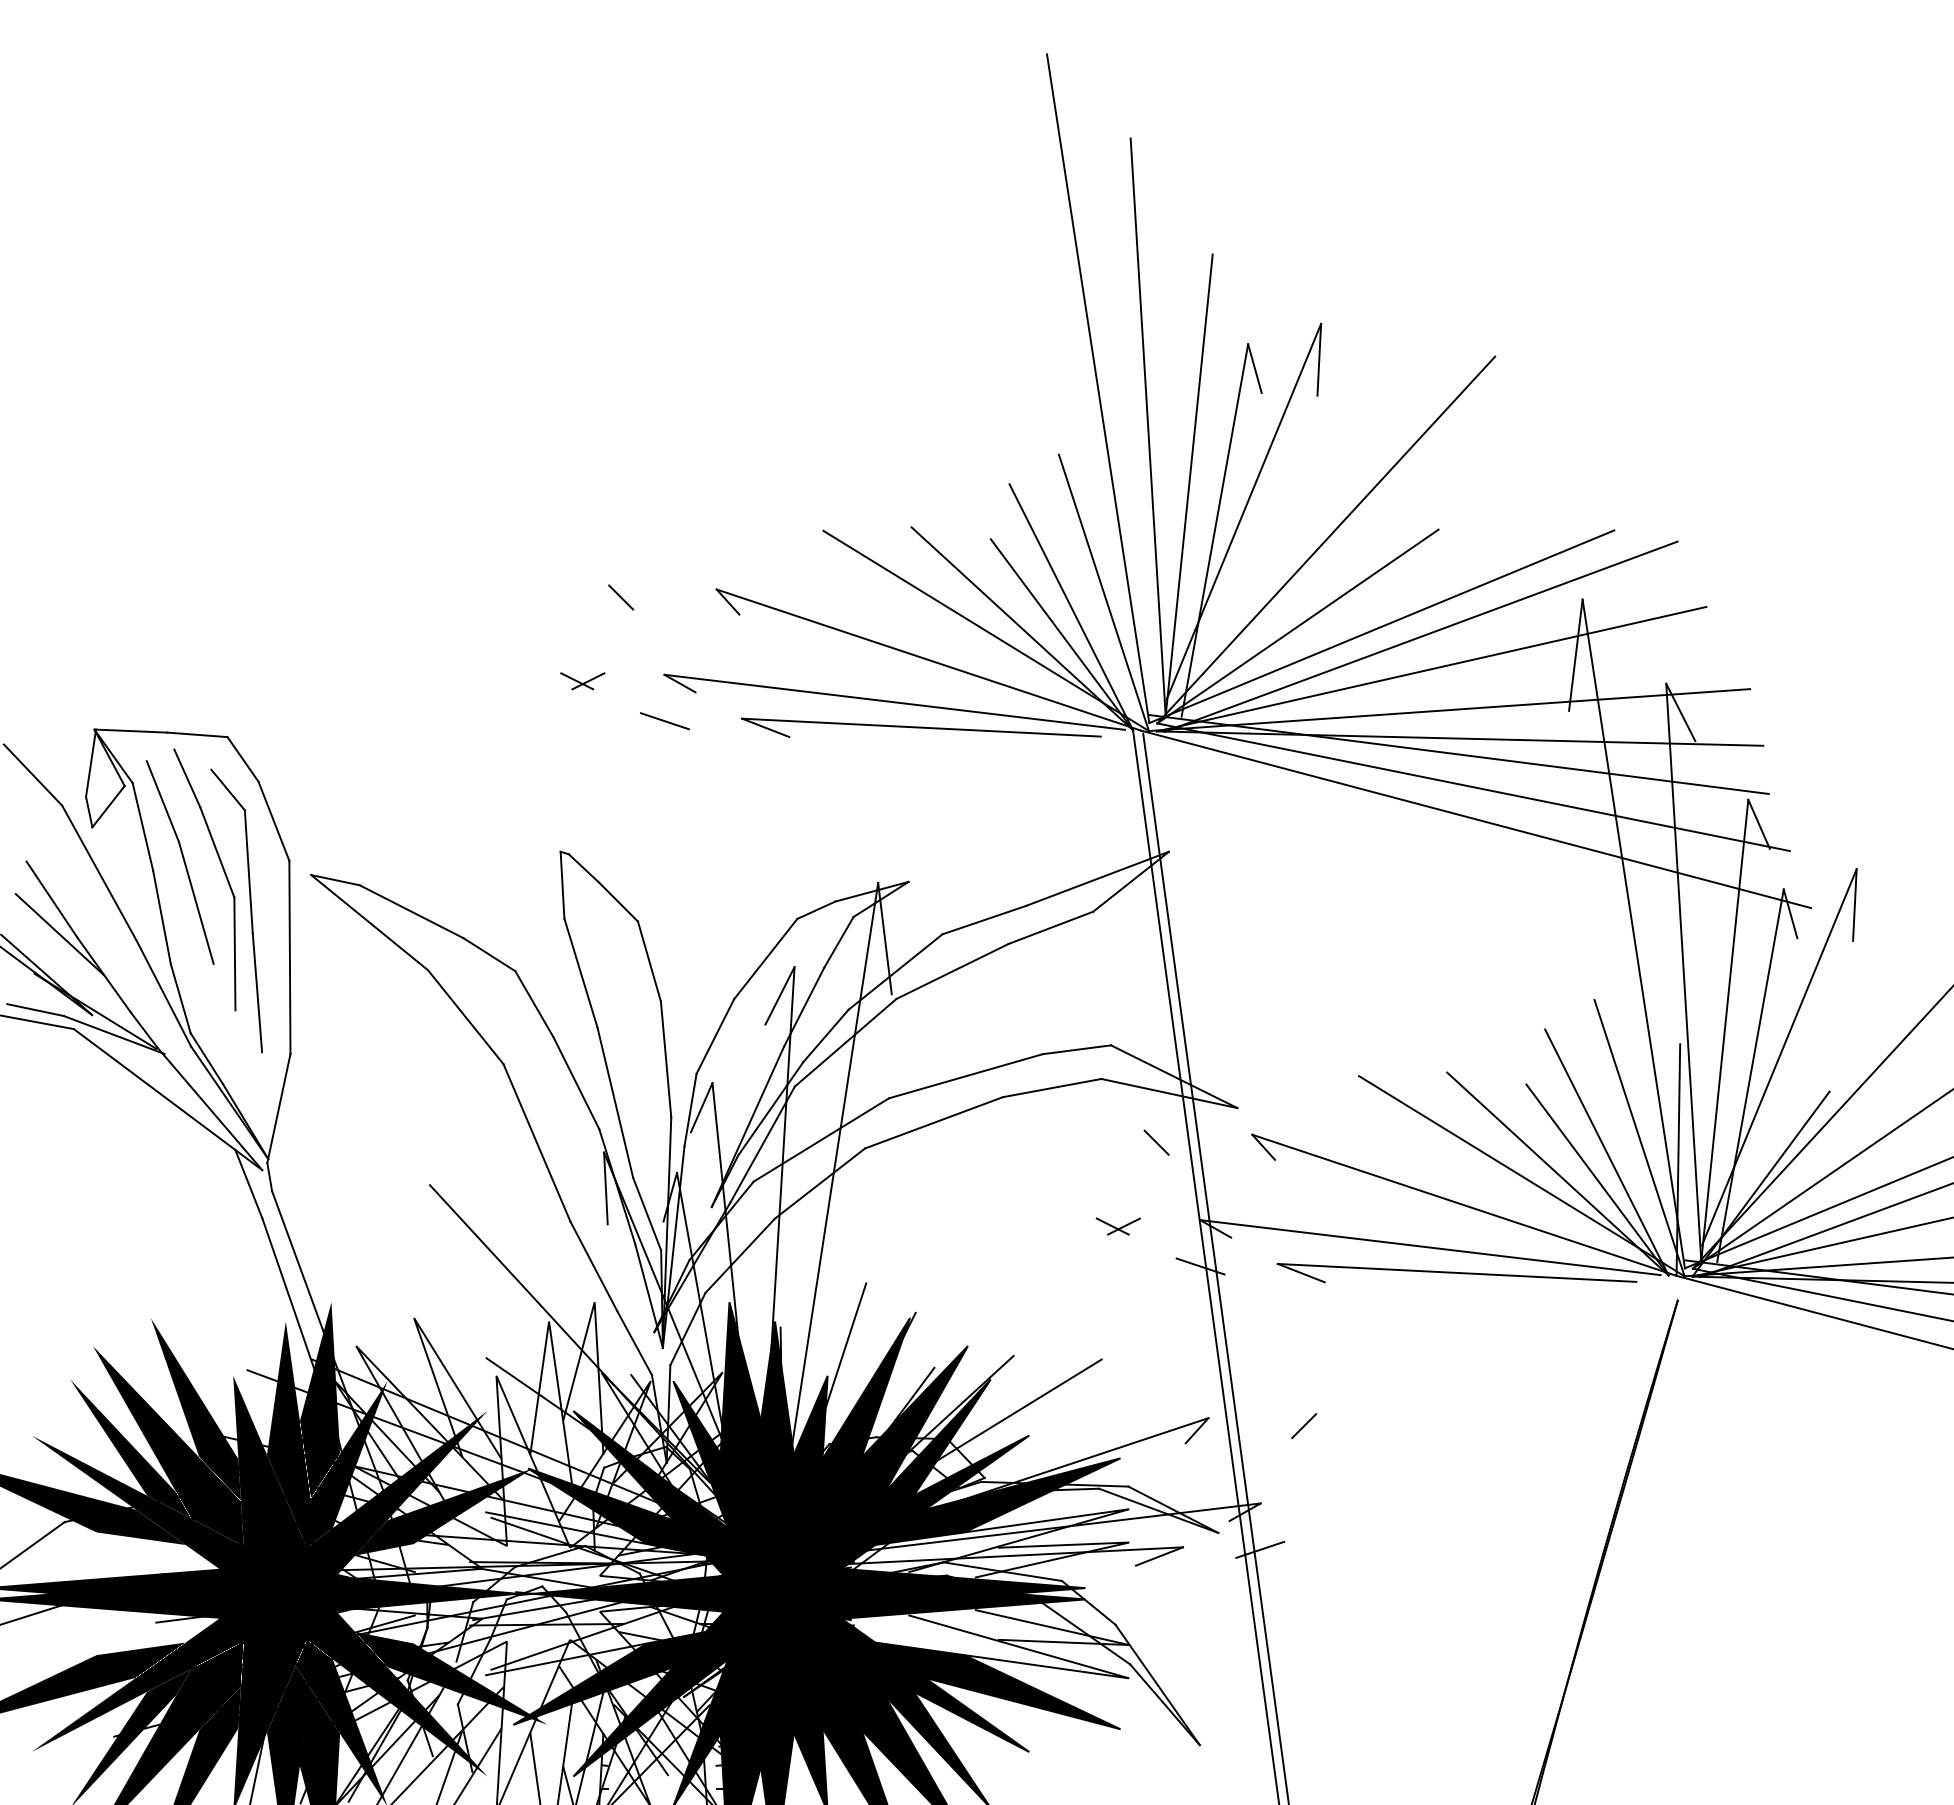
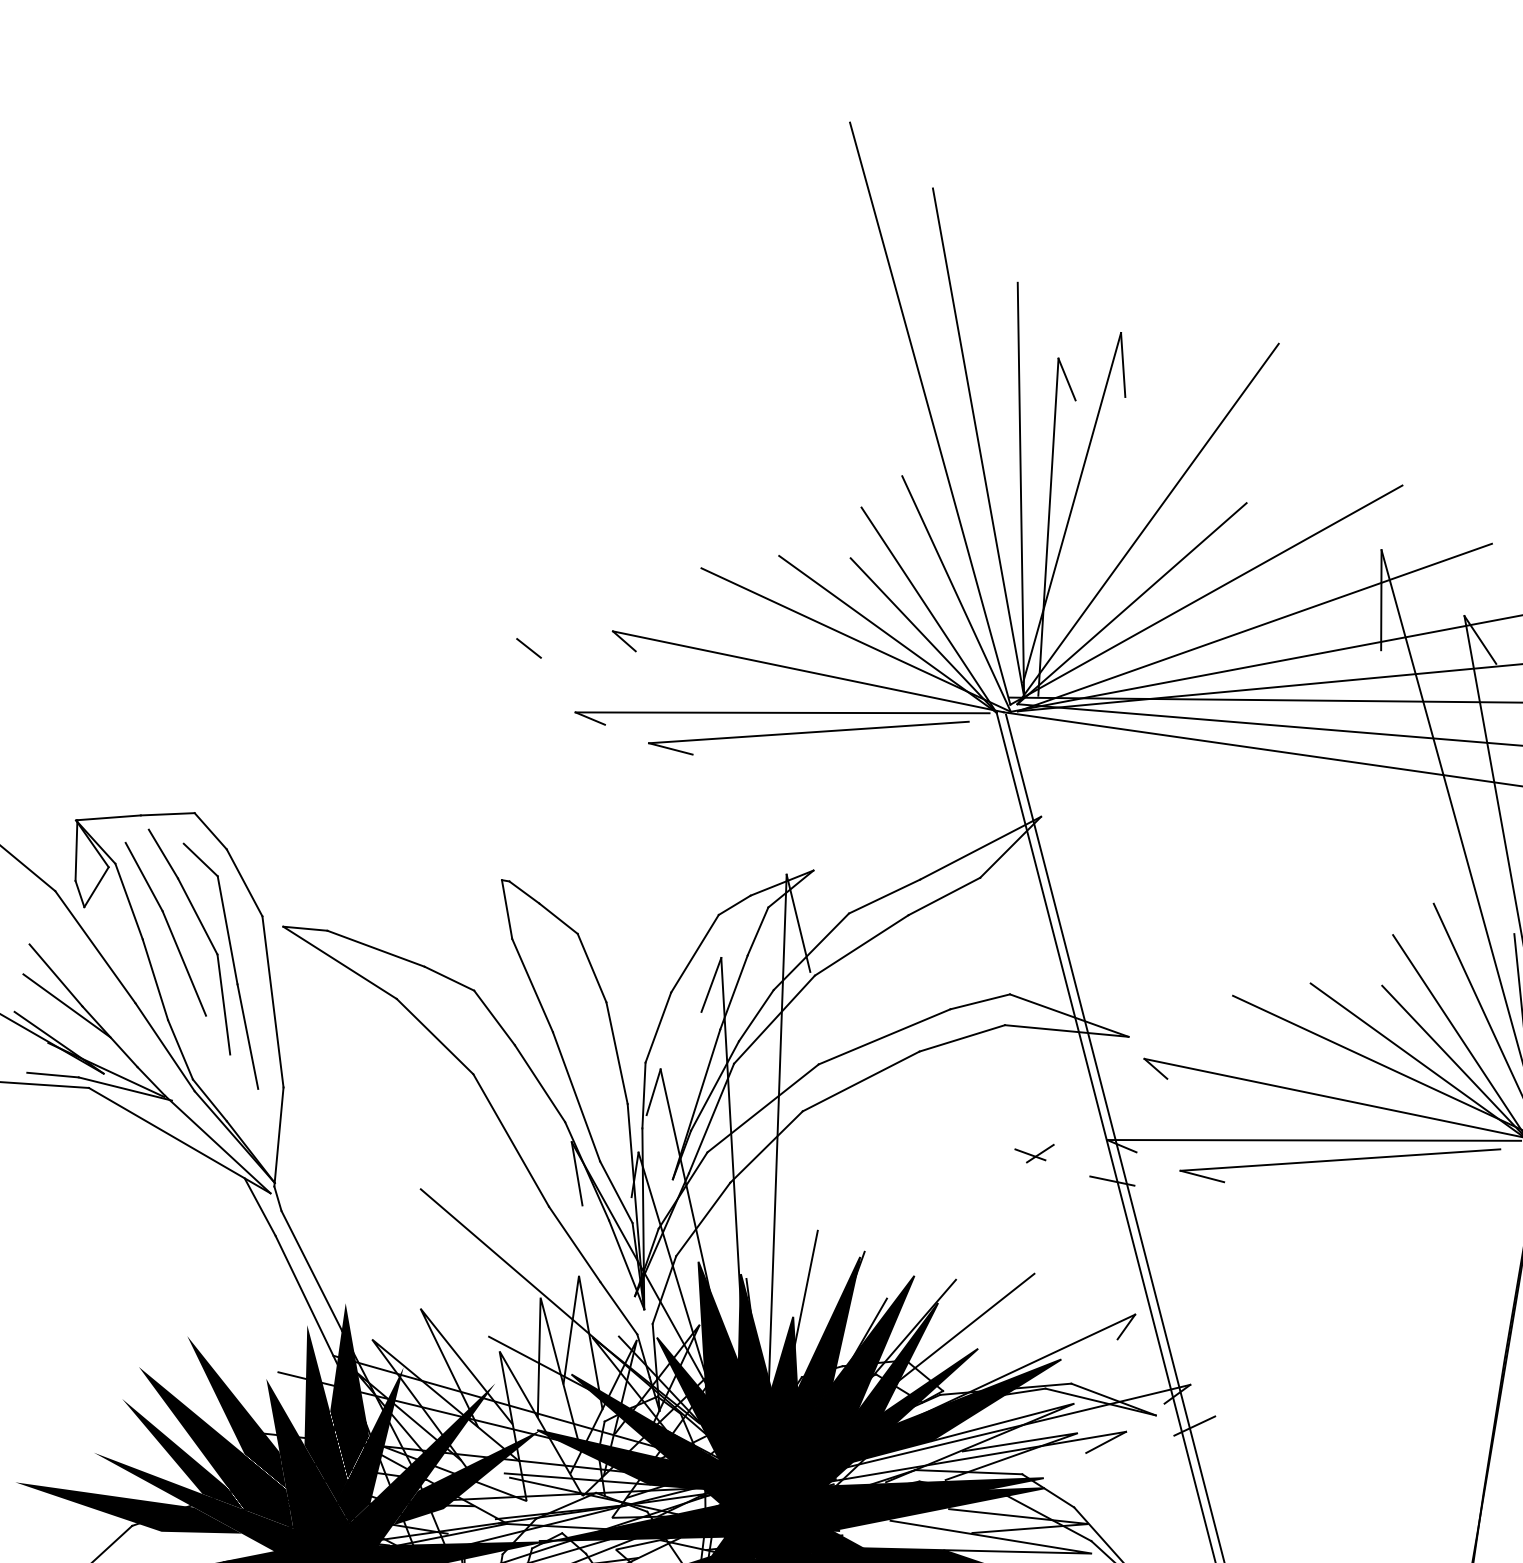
line: (1420, 636) -> (1241, 599), removed
part: (582, 681) -> (503, 726), removed
line: (664, 721) -> (580, 753), removed
line: (1156, 1142) -> (1060, 1075), removed
line: (1304, 1426) -> (1221, 1312), removed

